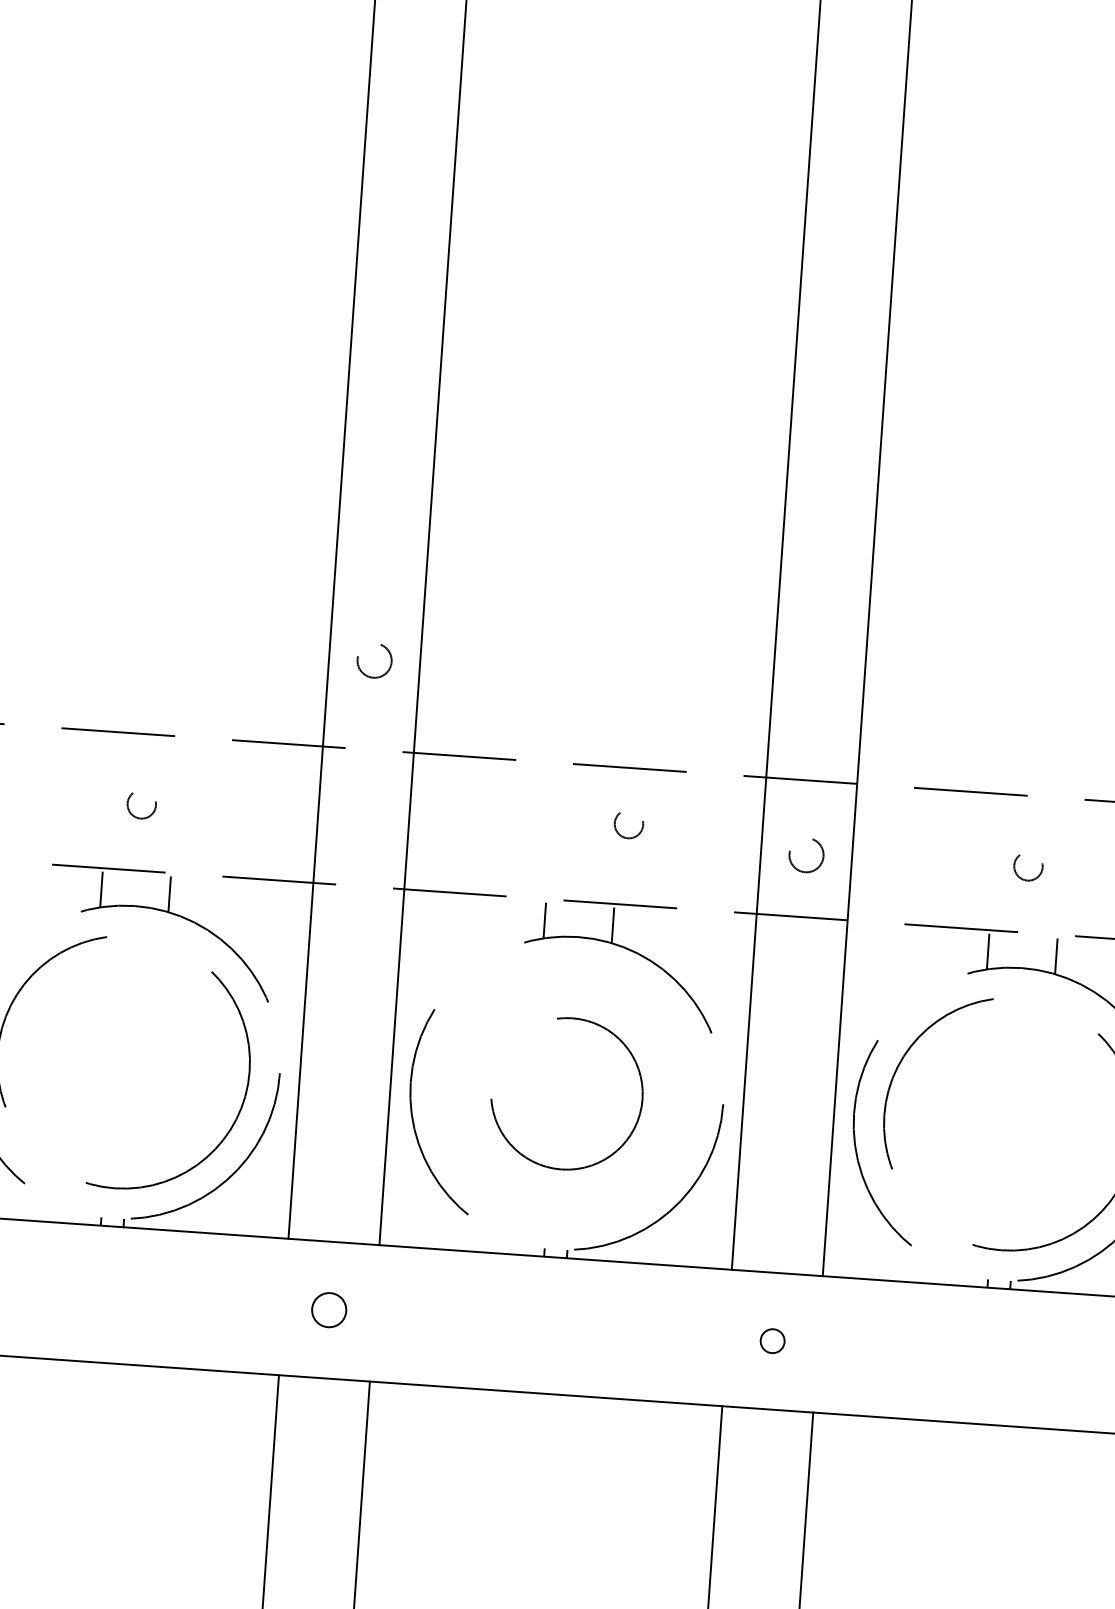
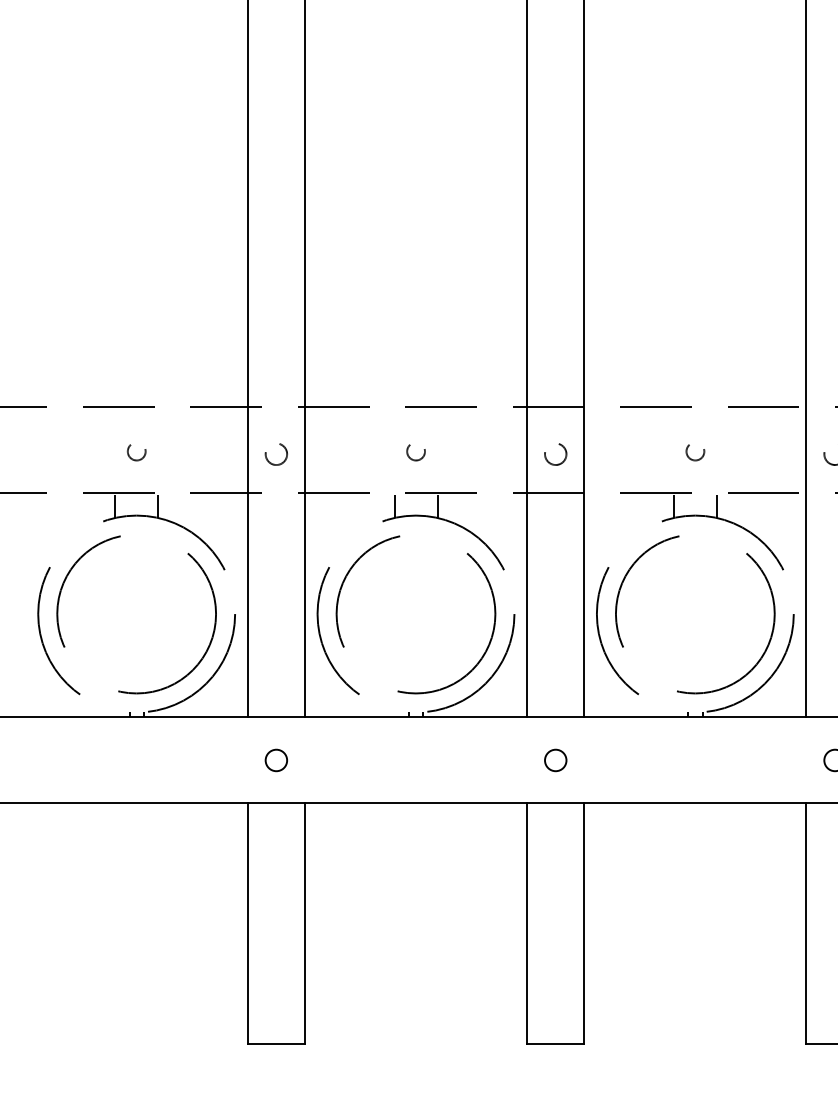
circle: (373, 660) -> (275, 454), moved
circle: (627, 825) -> (415, 452), moved
circle: (566, 1093) -> (415, 614), size x1.67
circle: (772, 1341) -> (555, 760), size x1.43

